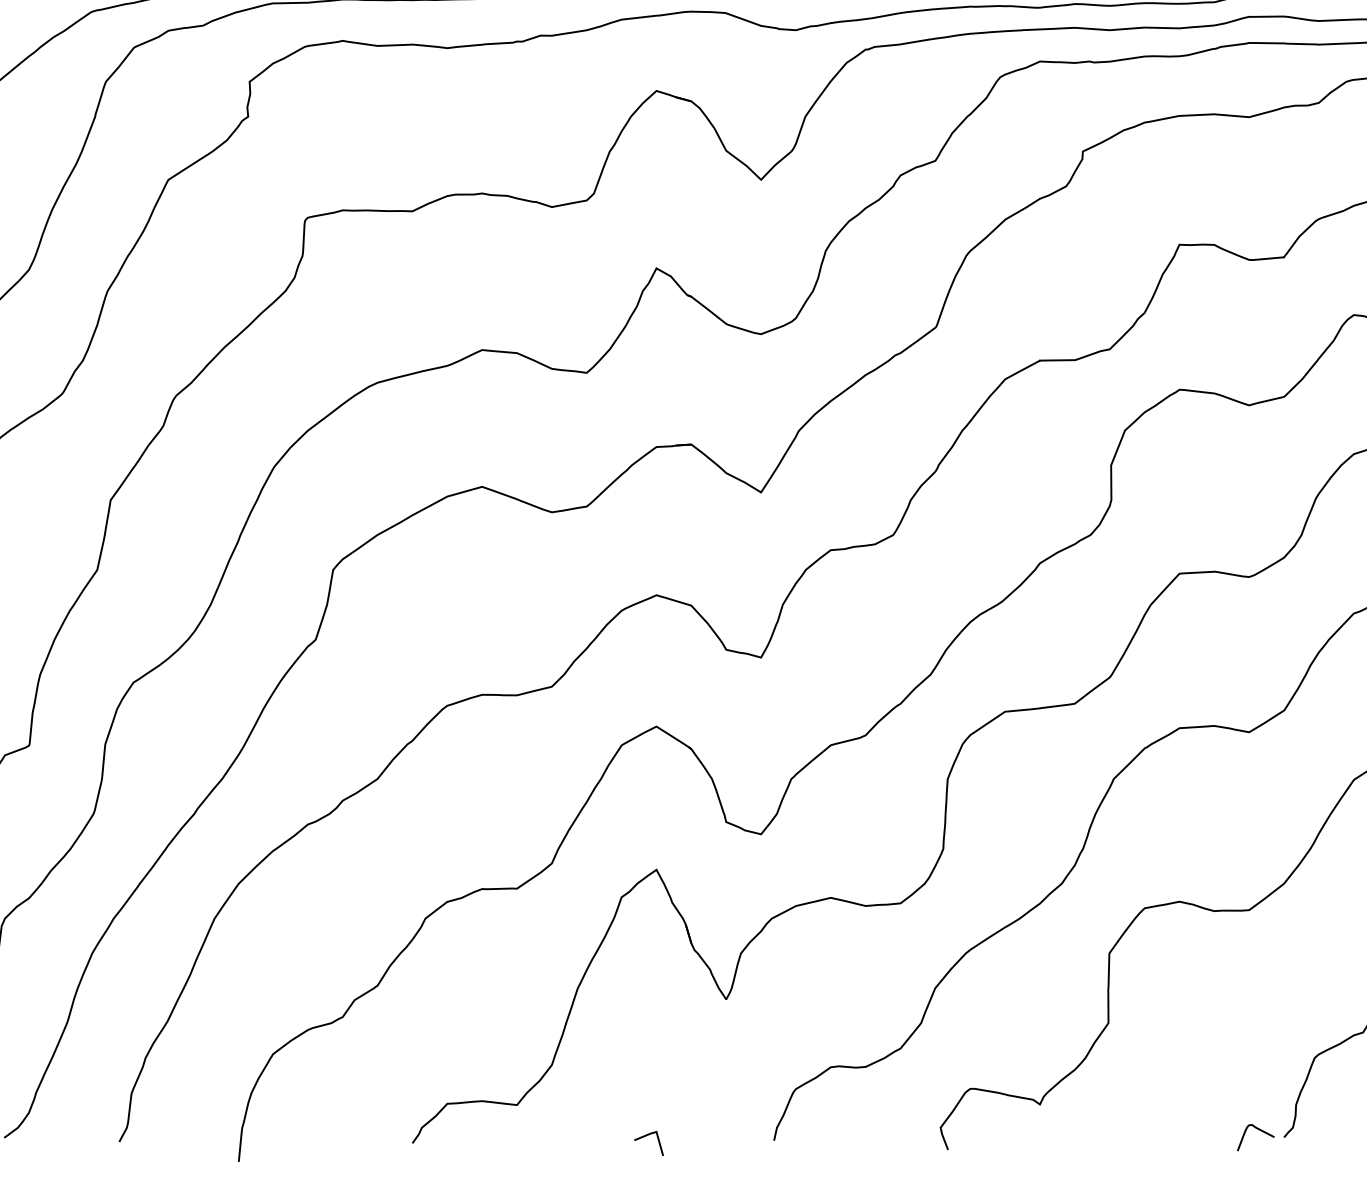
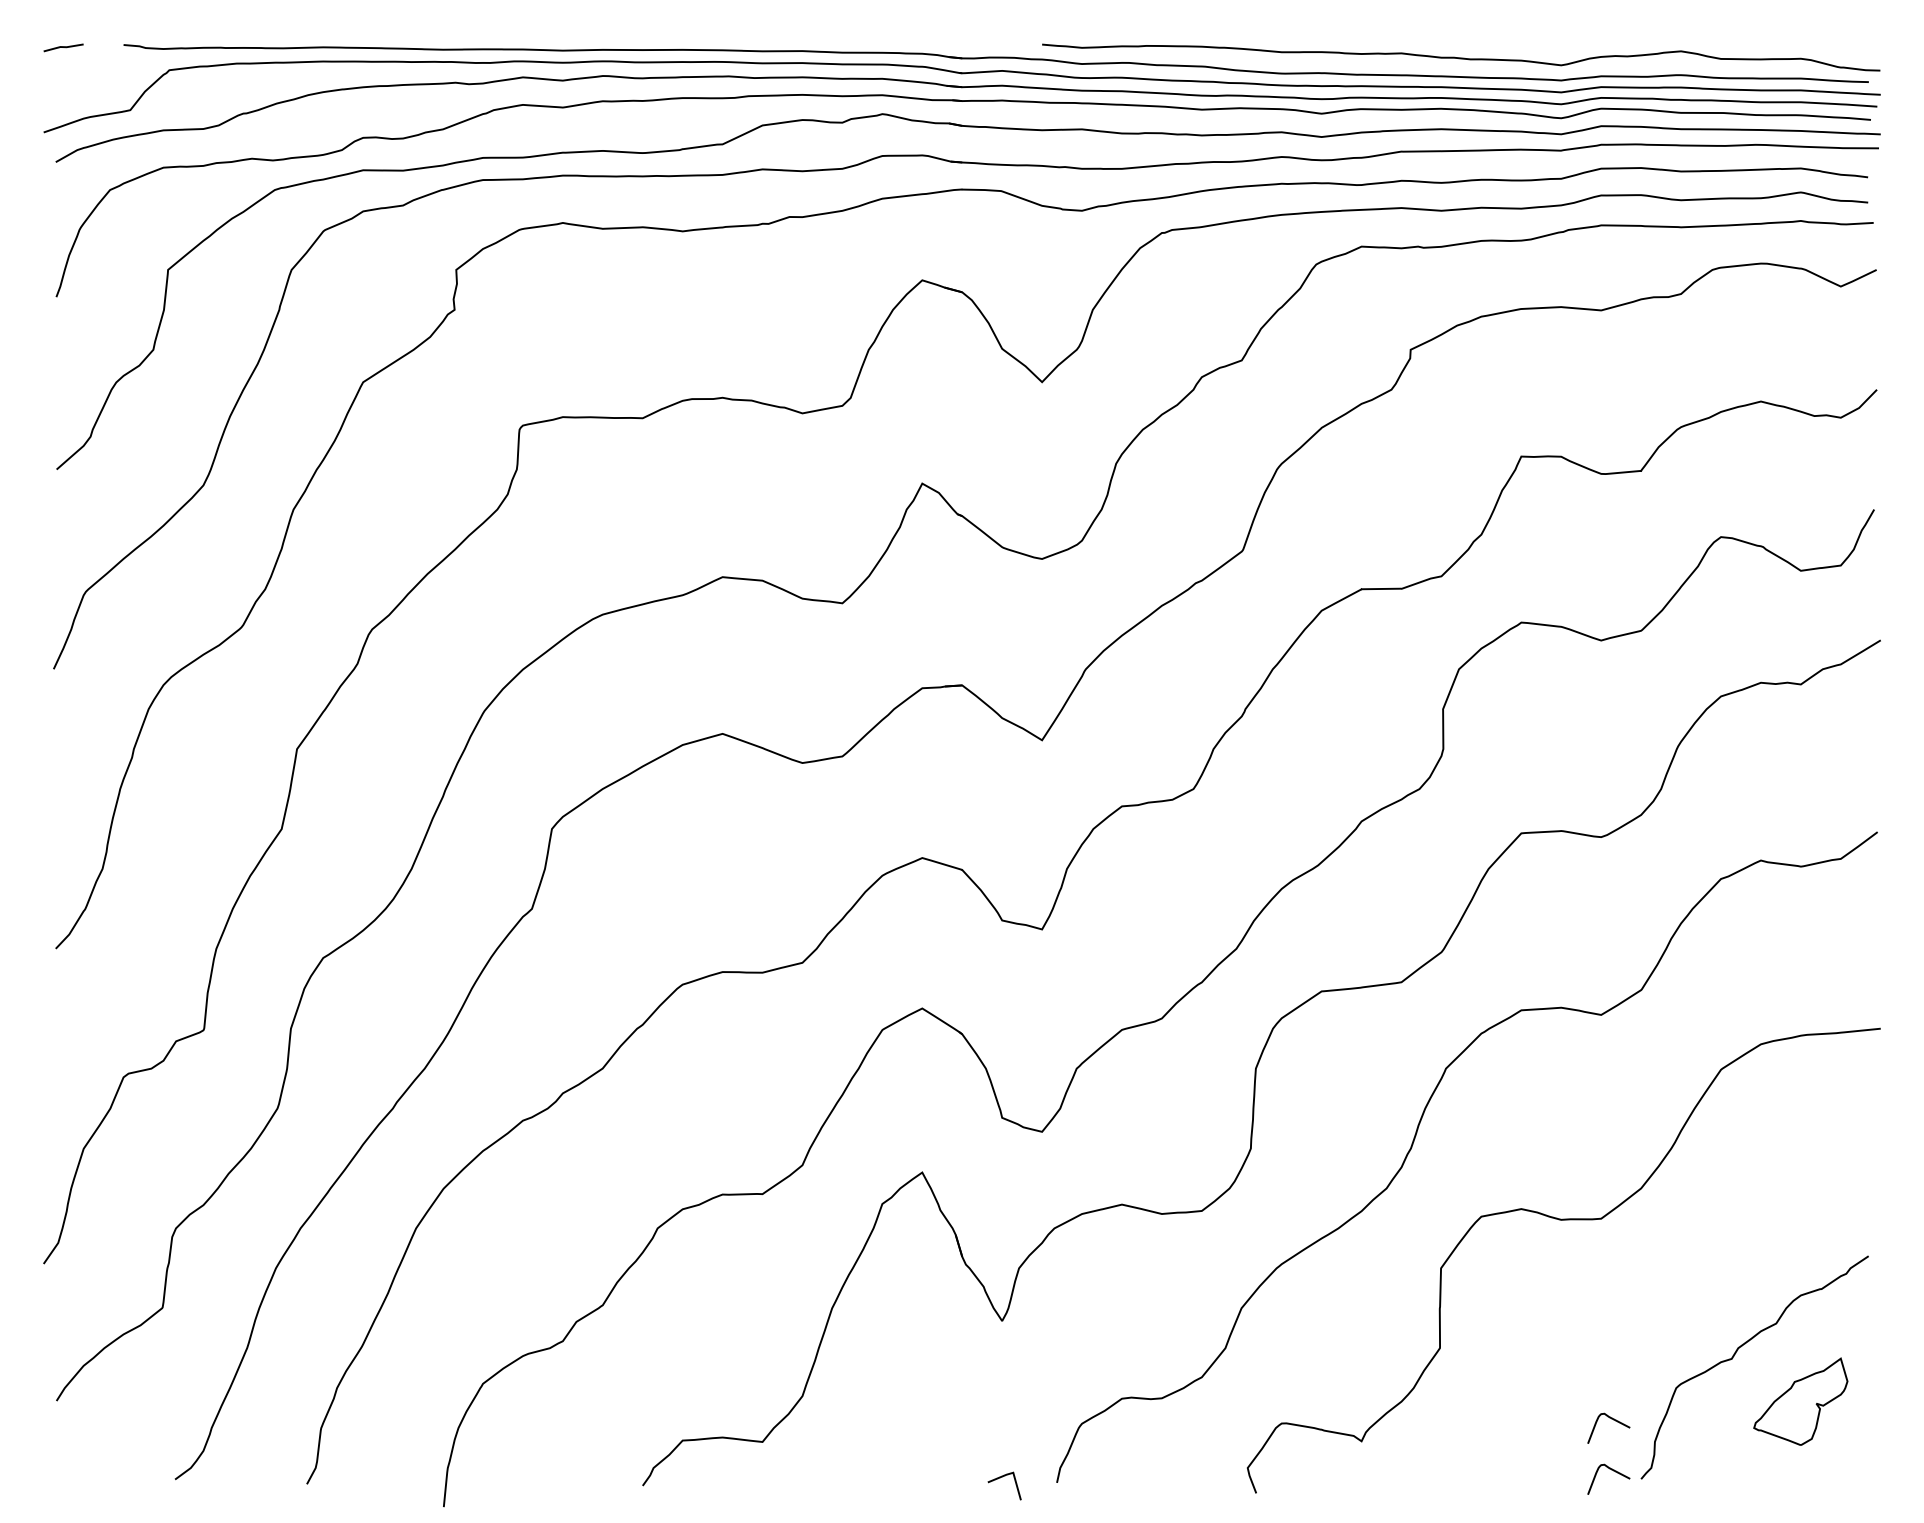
curve: (1258, 1085) -> (1611, 1419), added
line: (645, 1136) -> (1000, 1478), moved

